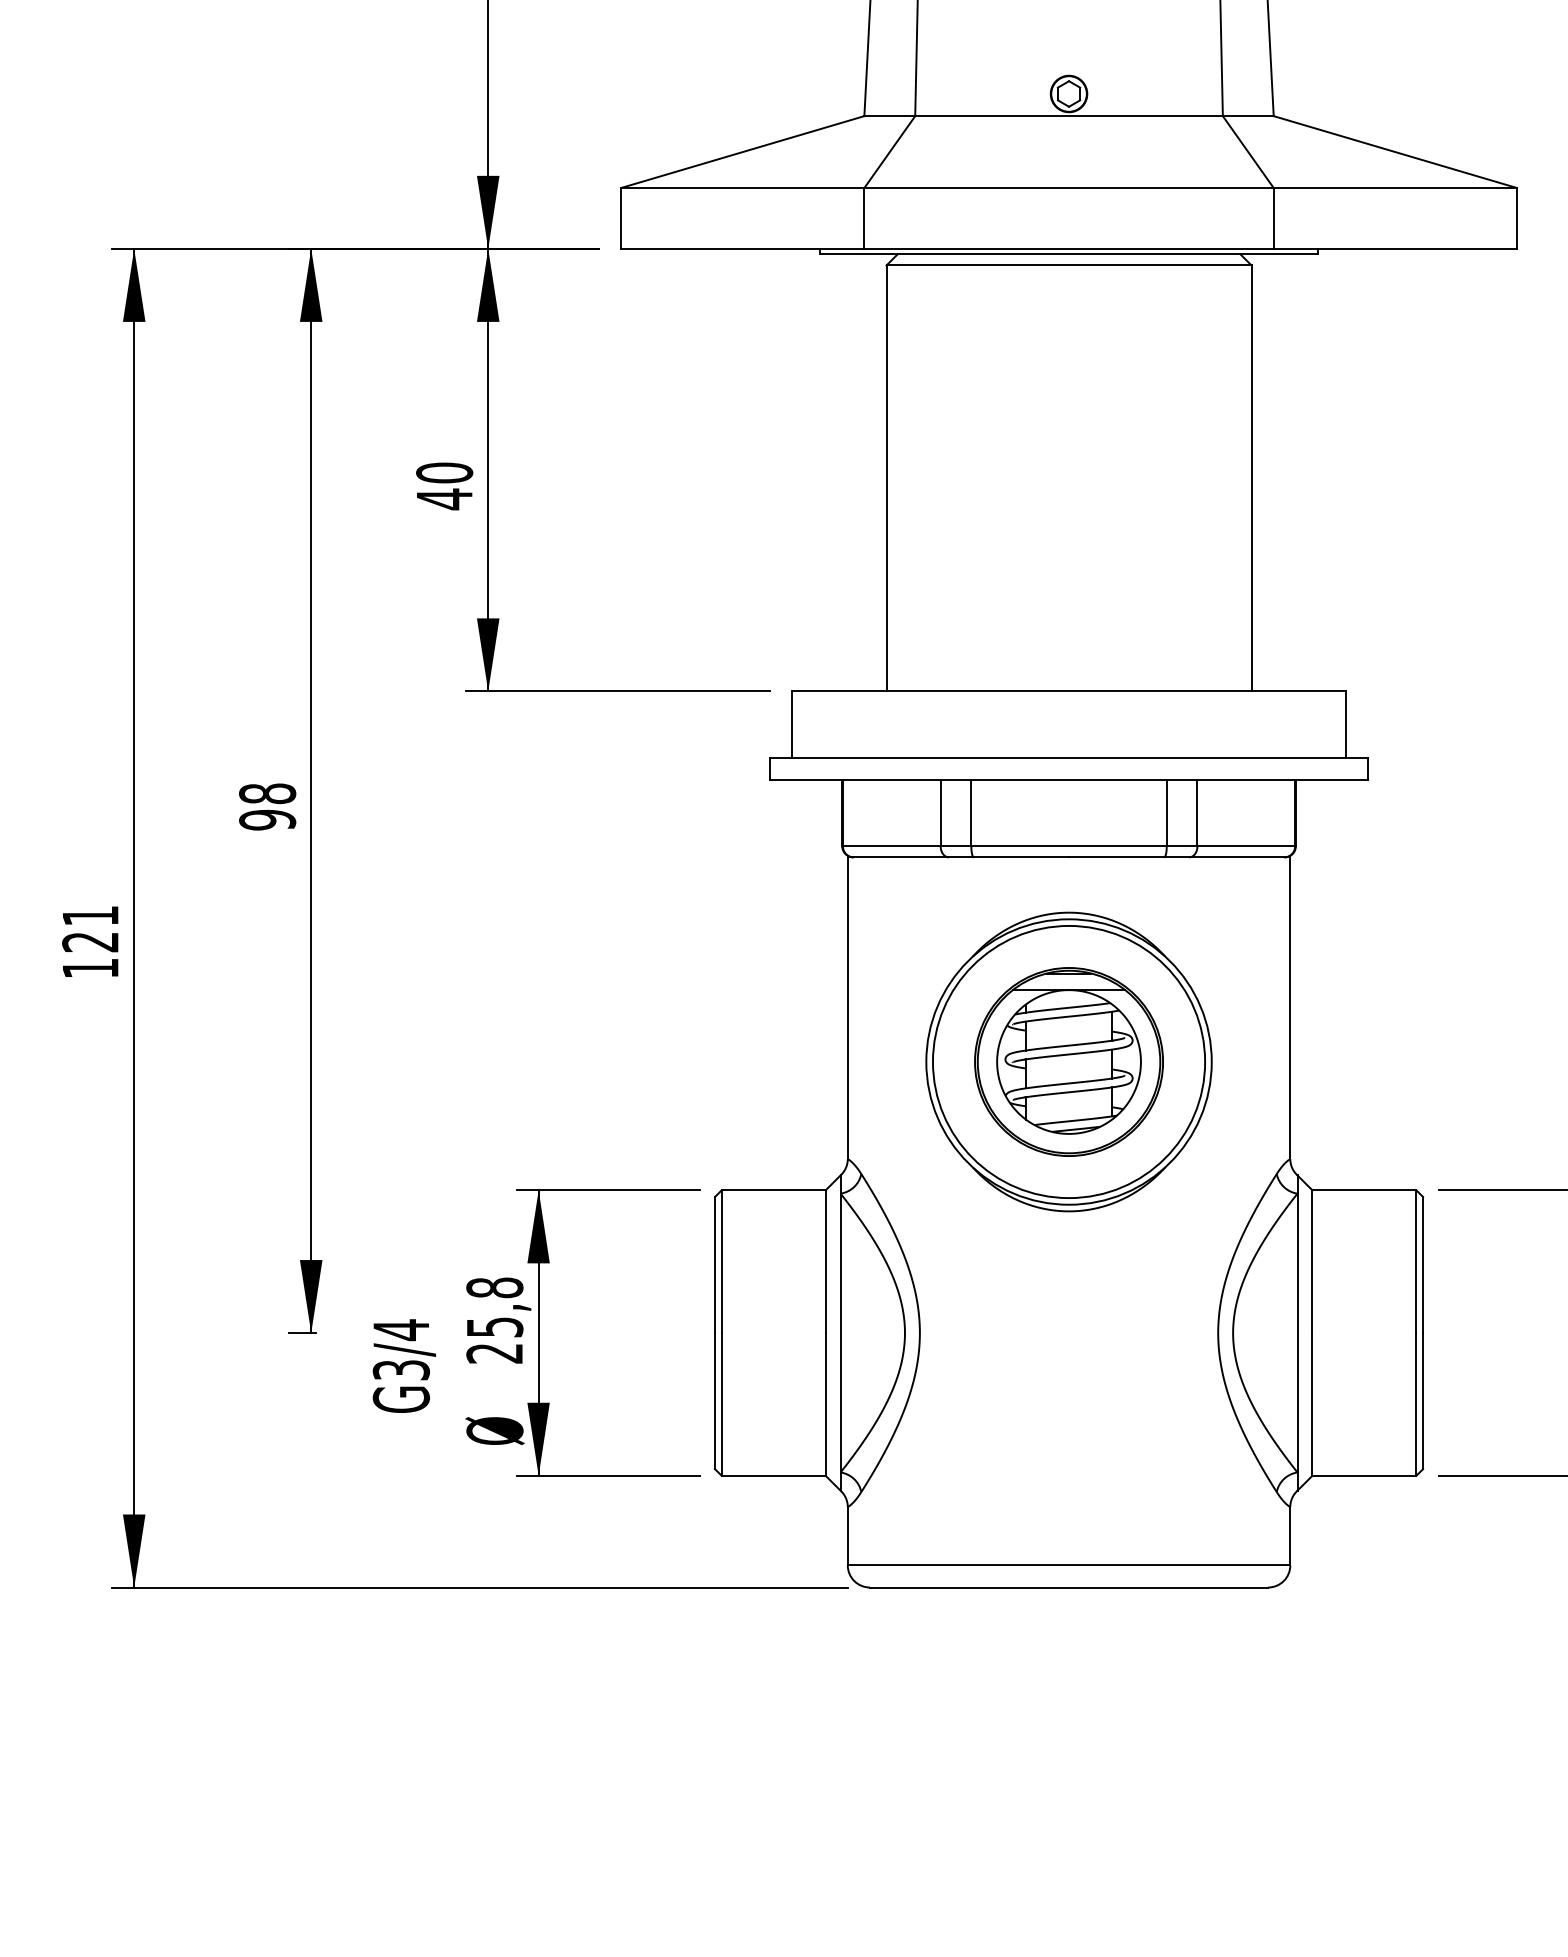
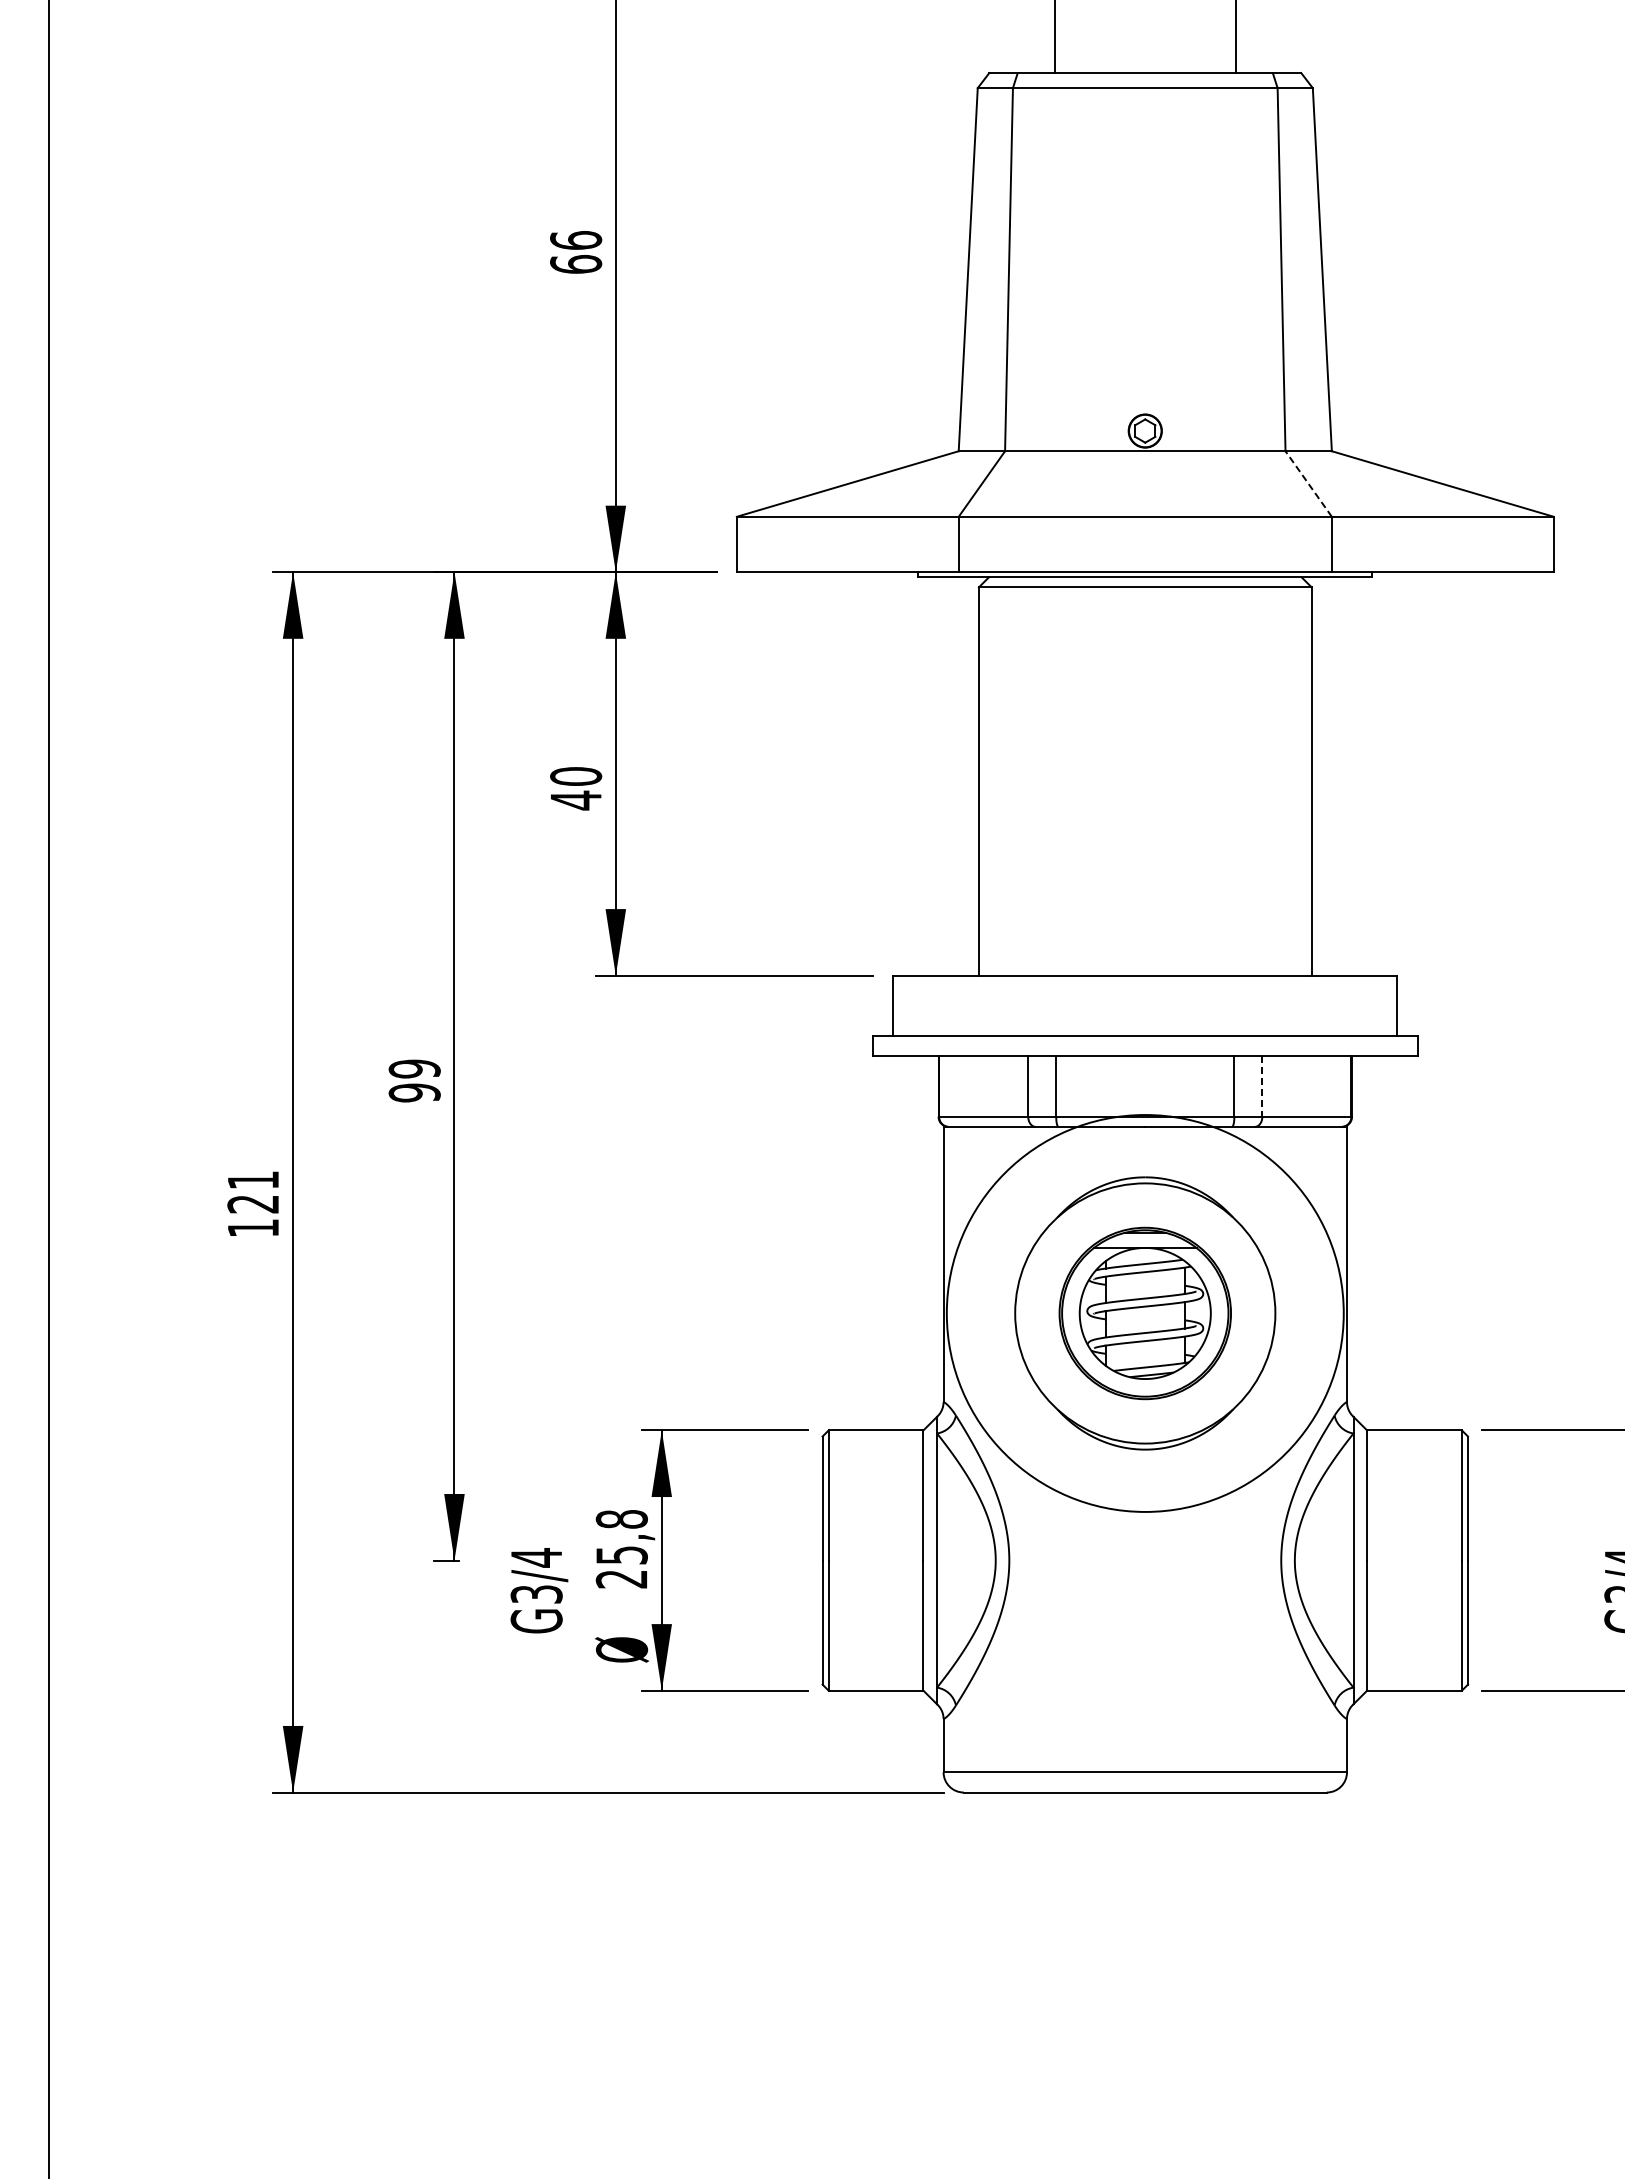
line: (1248, 151) -> (1308, 483), solid -> dashed
text: (267, 793) -> (414, 1068), 98 -> 99
line: (1197, 814) -> (1262, 1087), solid -> dashed
circle: (1069, 1062) -> (1145, 1313), size x1.6

